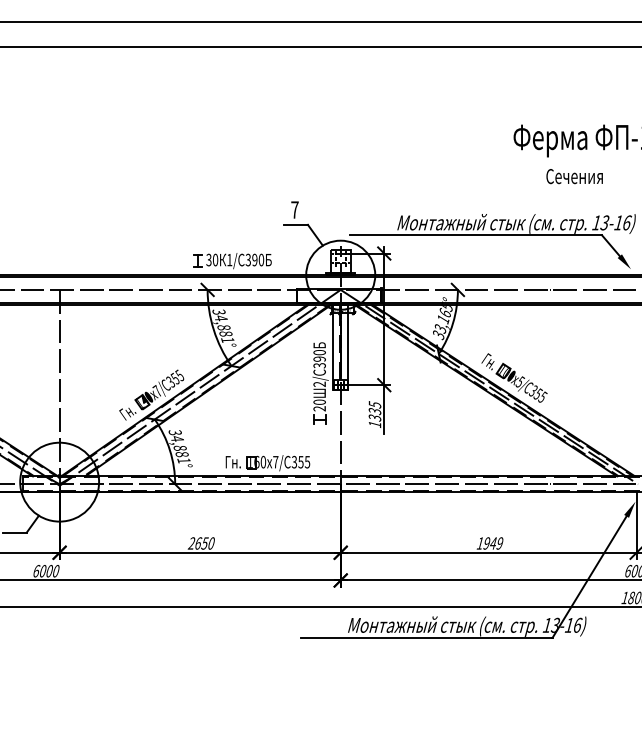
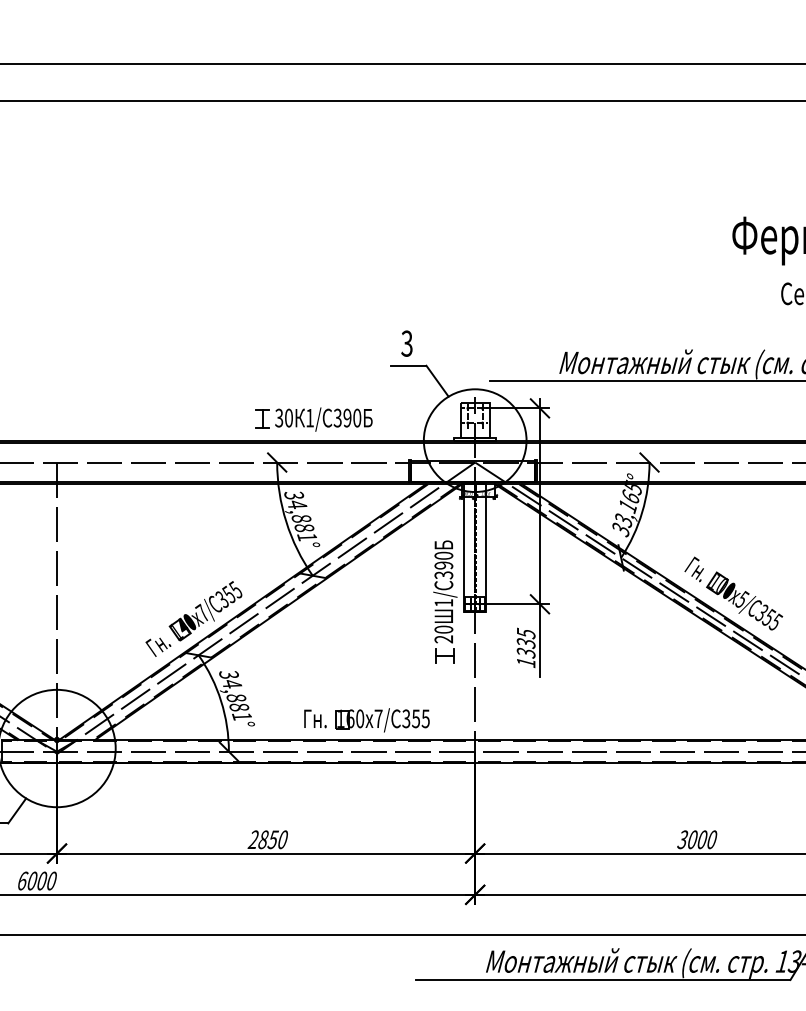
text: (294, 209) -> (406, 342), 7 -> 3
text: (319, 383) -> (443, 601), 2/ -> 1/
text: (198, 543) -> (263, 839), 2650 -> 2850
text: (489, 543) -> (696, 839), 1949 -> 3000

